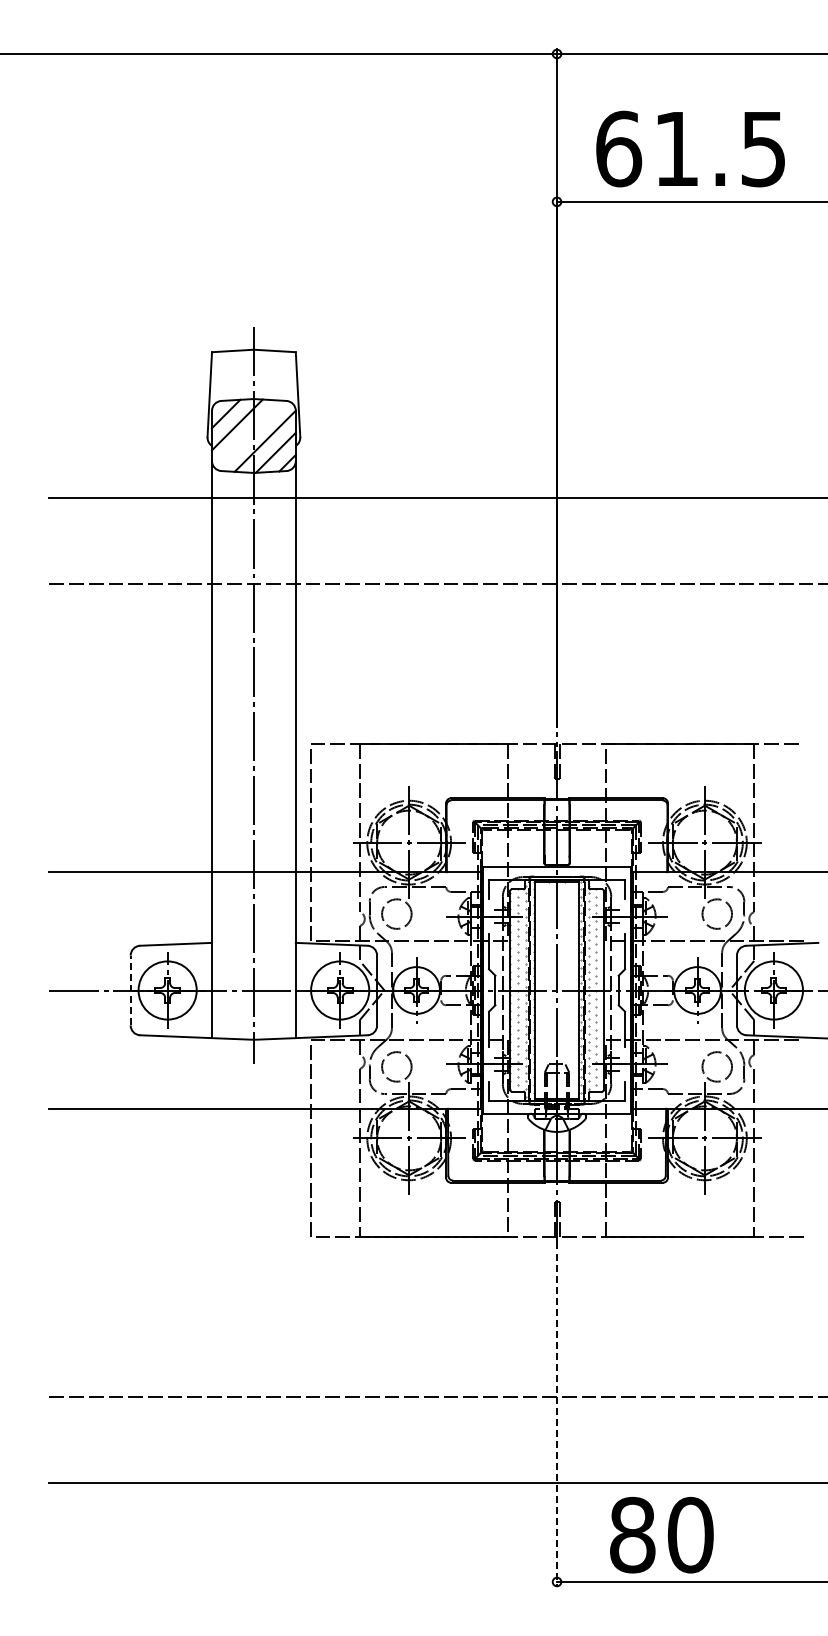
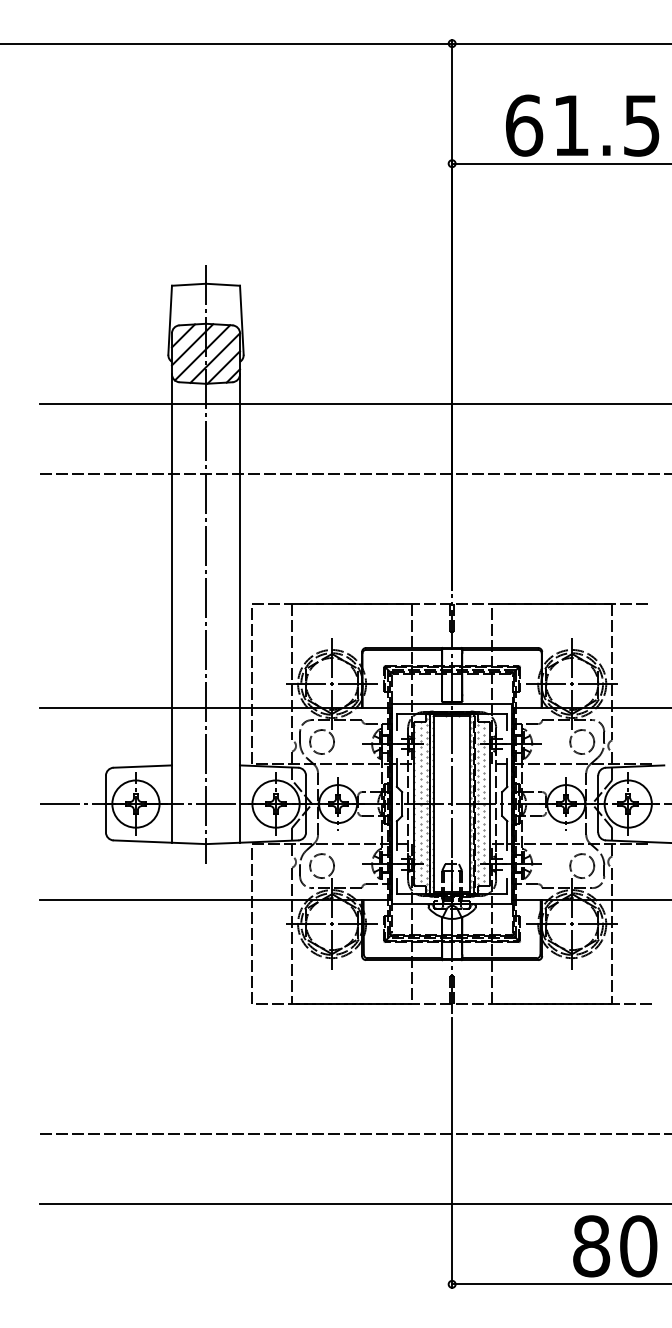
text: (690, 148) -> (582, 125), moved
line: (249, 434) -> (202, 352), added
line: (130, 990) -> (105, 804), dashed -> solid
line: (557, 1421) -> (452, 1154), dashed -> solid
text: (661, 1534) -> (614, 1245), moved

